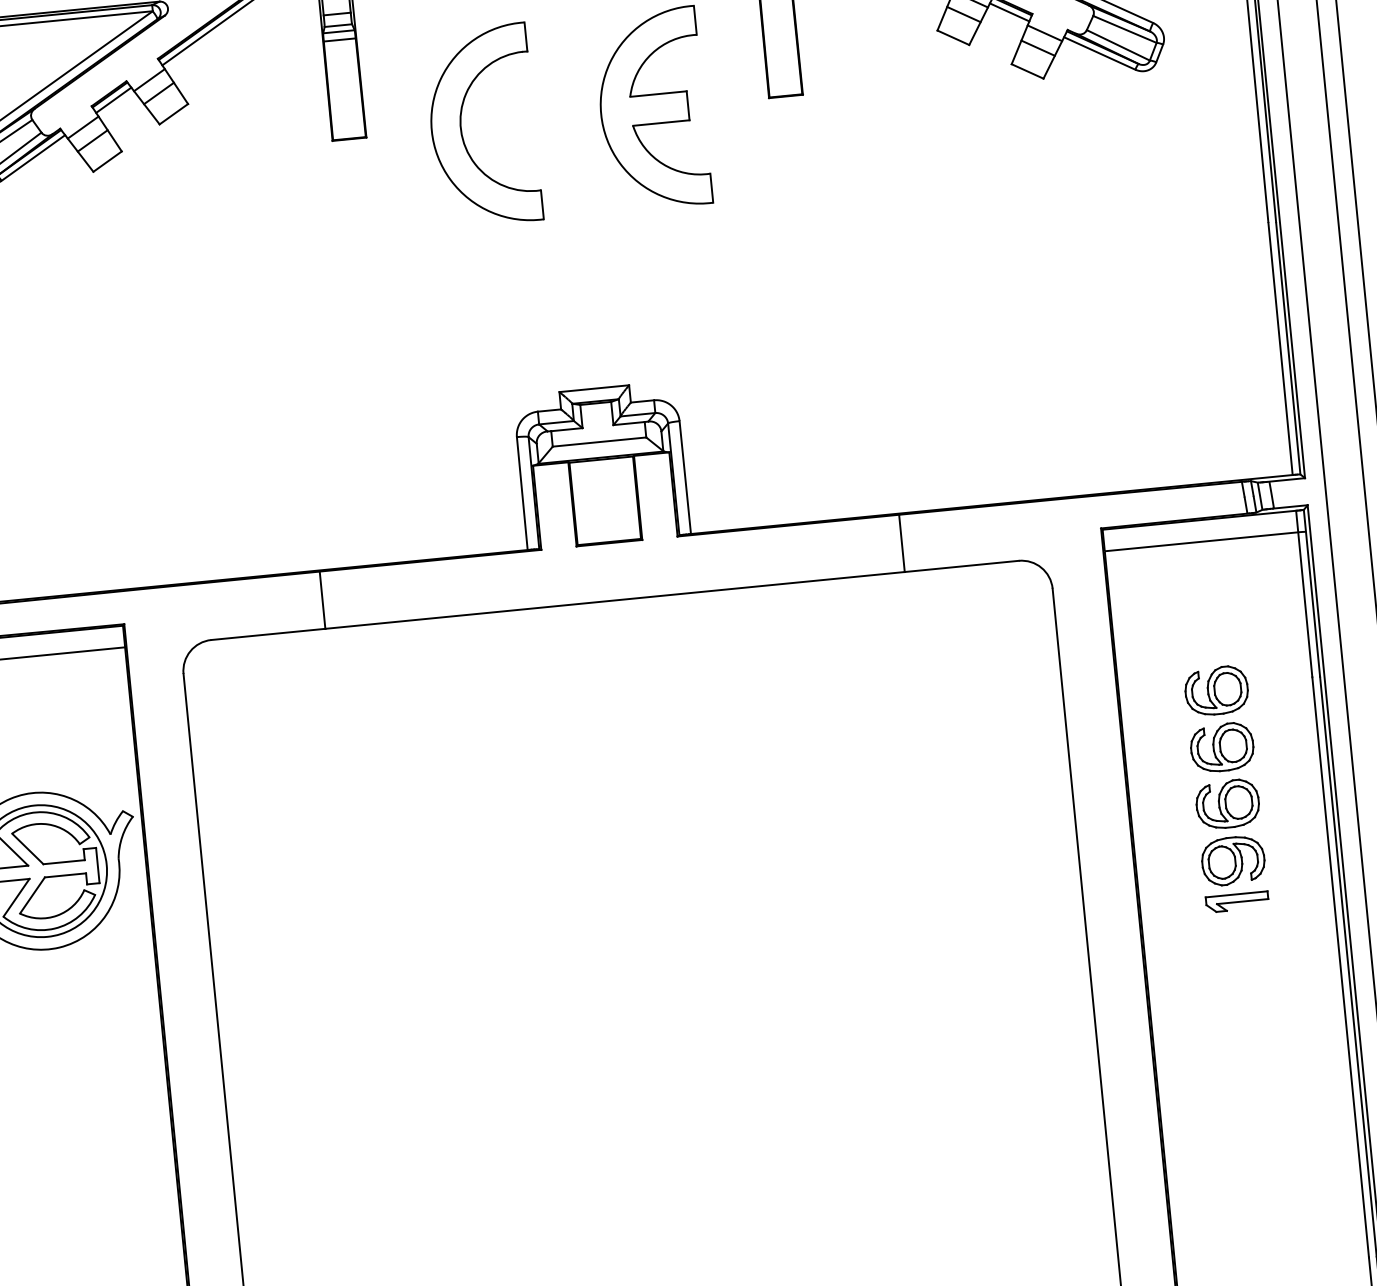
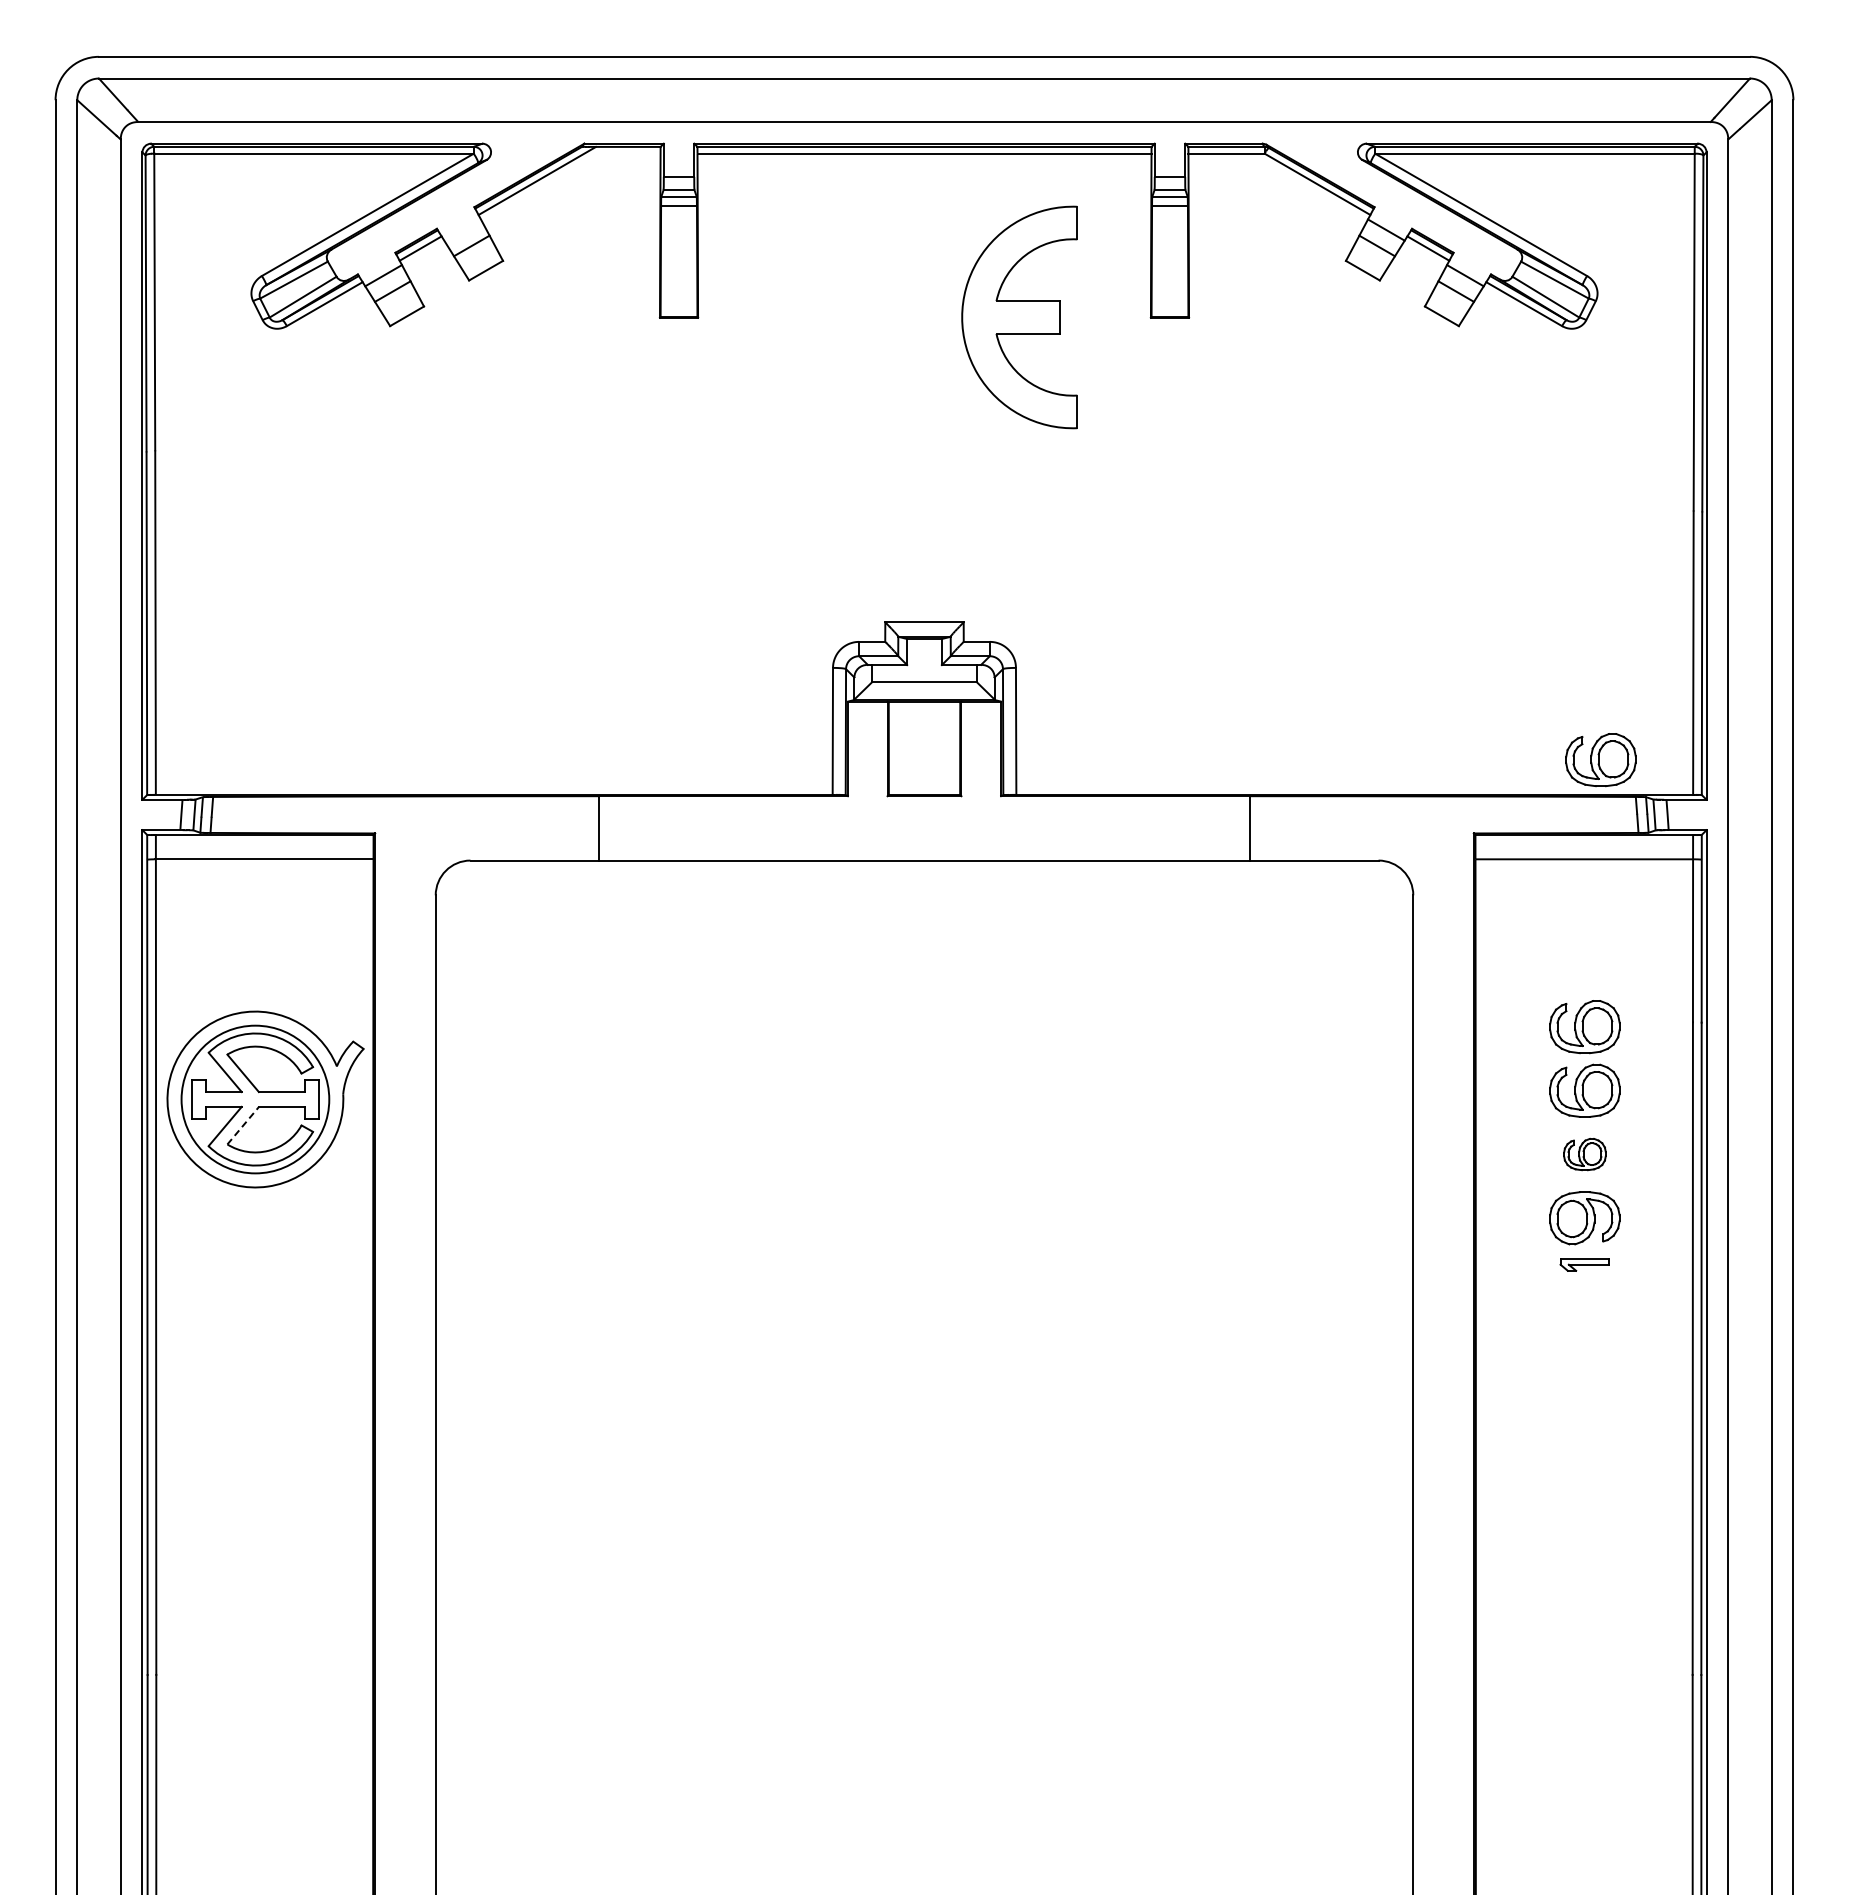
line: (149, 79) -> (462, 229), removed
part: (461, 127) -> (805, 317), removed
part: (1207, 452) -> (1600, 760), added
part: (1227, 804) -> (1584, 1154), size x0.6
line: (32, 895) -> (243, 1125), solid -> dashed
part: (1237, 901) -> (1584, 1264), size x0.7

